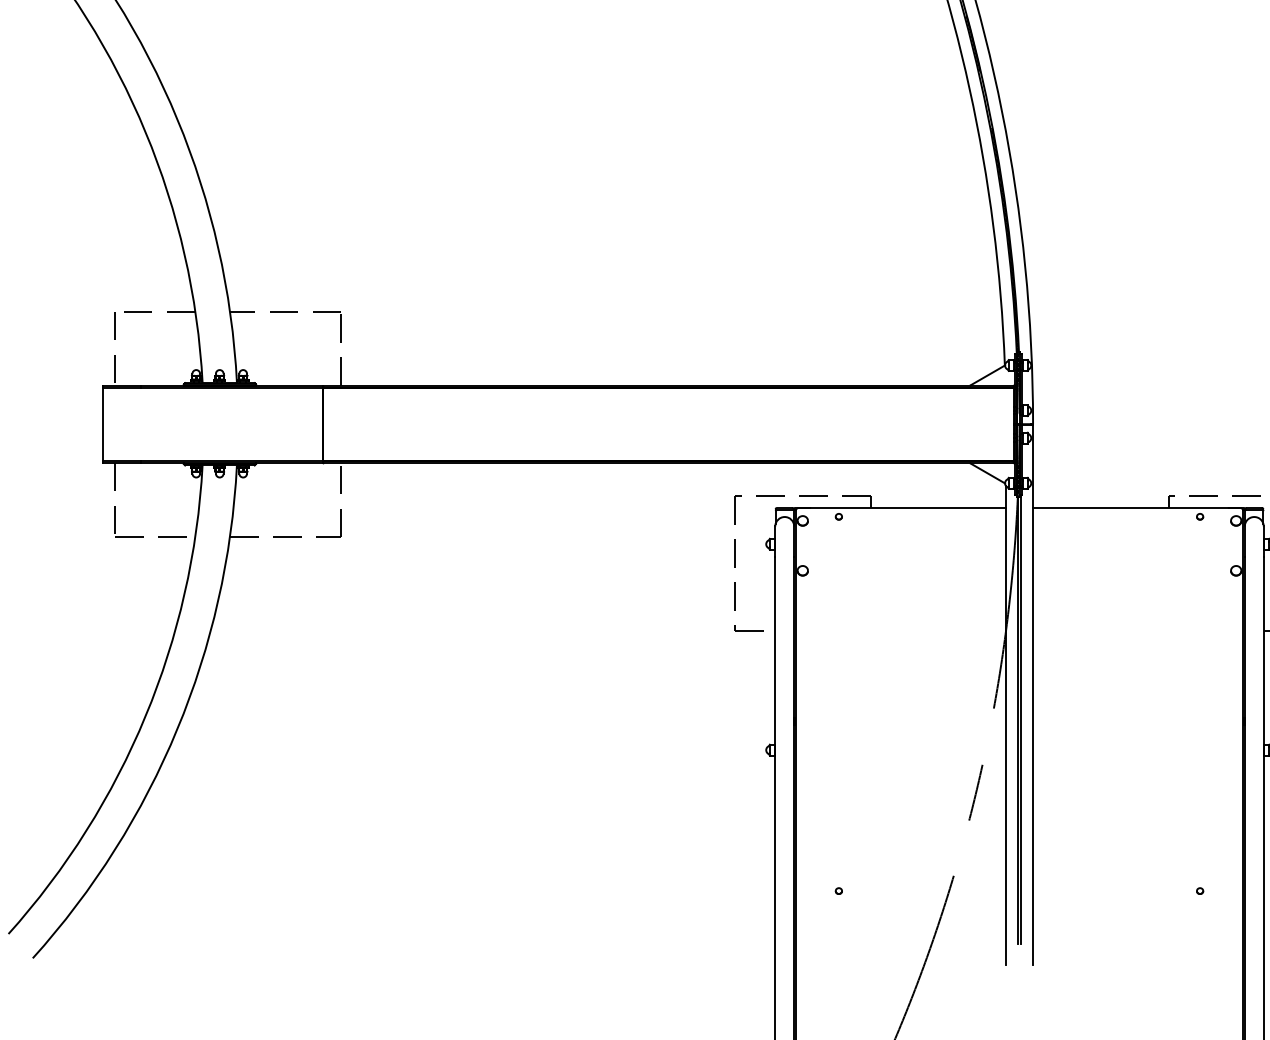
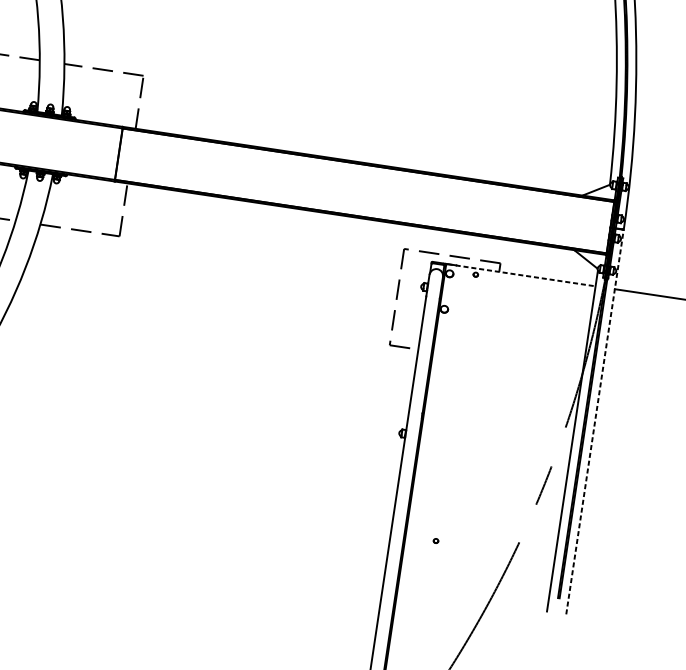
line: (902, 508) -> (521, 275), solid -> dashed
line: (1033, 694) -> (595, 421), solid -> dashed

